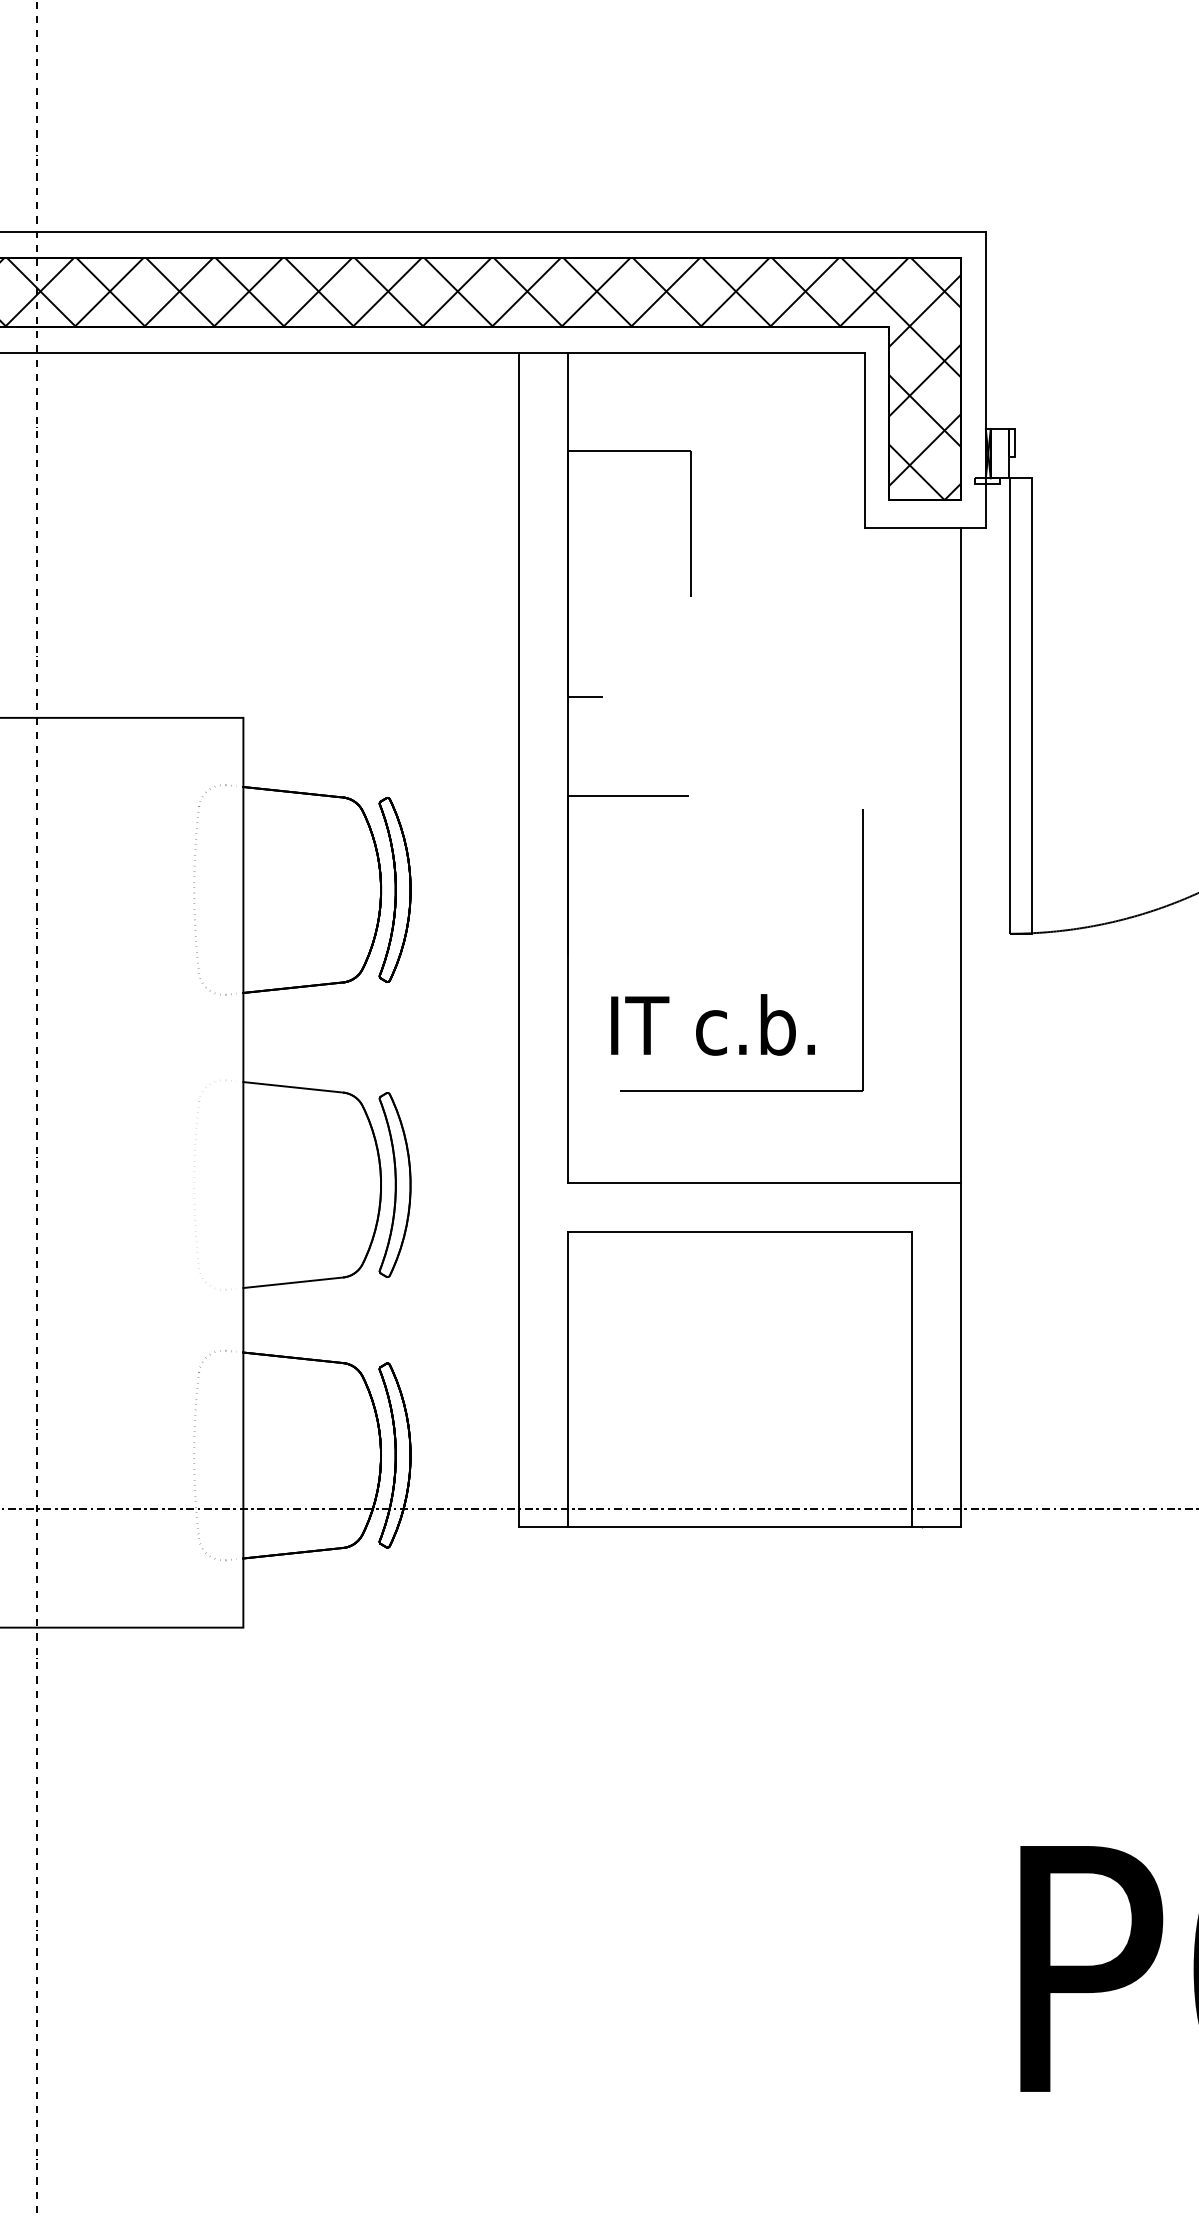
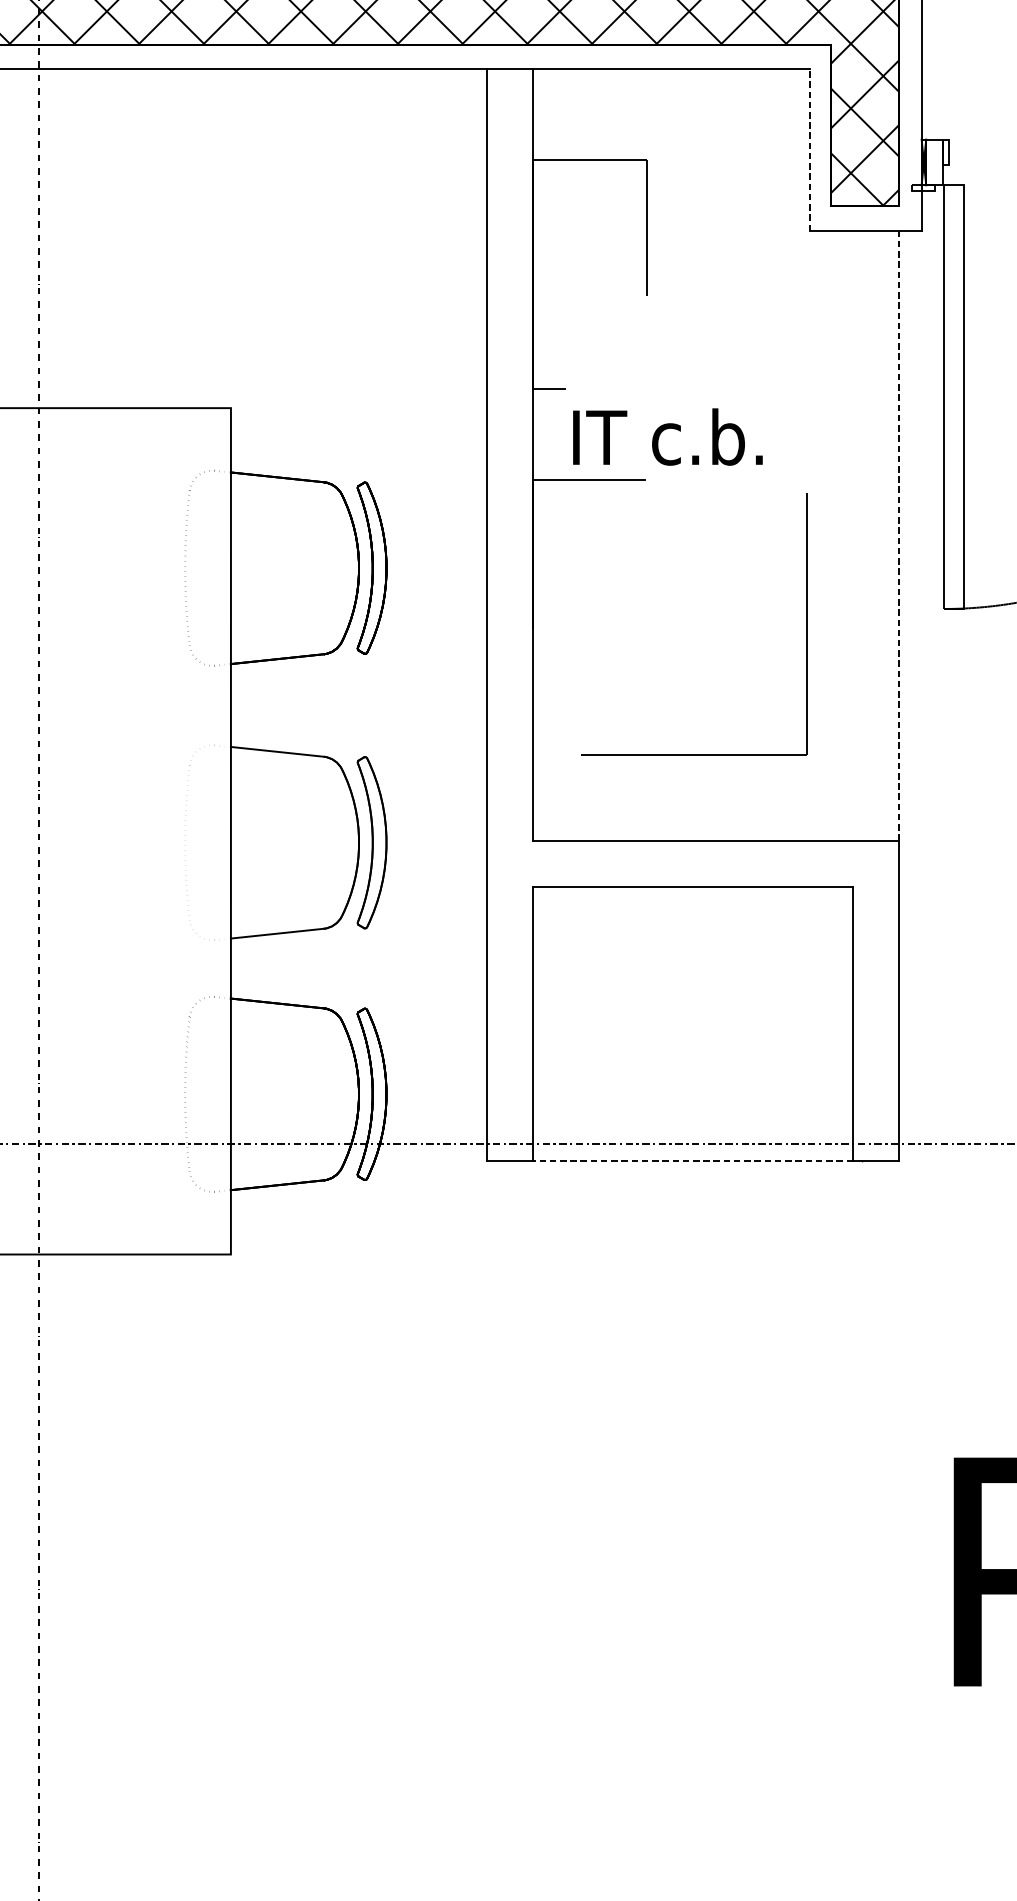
line: (865, 439) -> (809, 149), solid -> dashed
line: (961, 855) -> (899, 536), solid -> dashed
text: (712, 1024) -> (667, 436), moved
line: (739, 1527) -> (692, 1161), solid -> dashed

